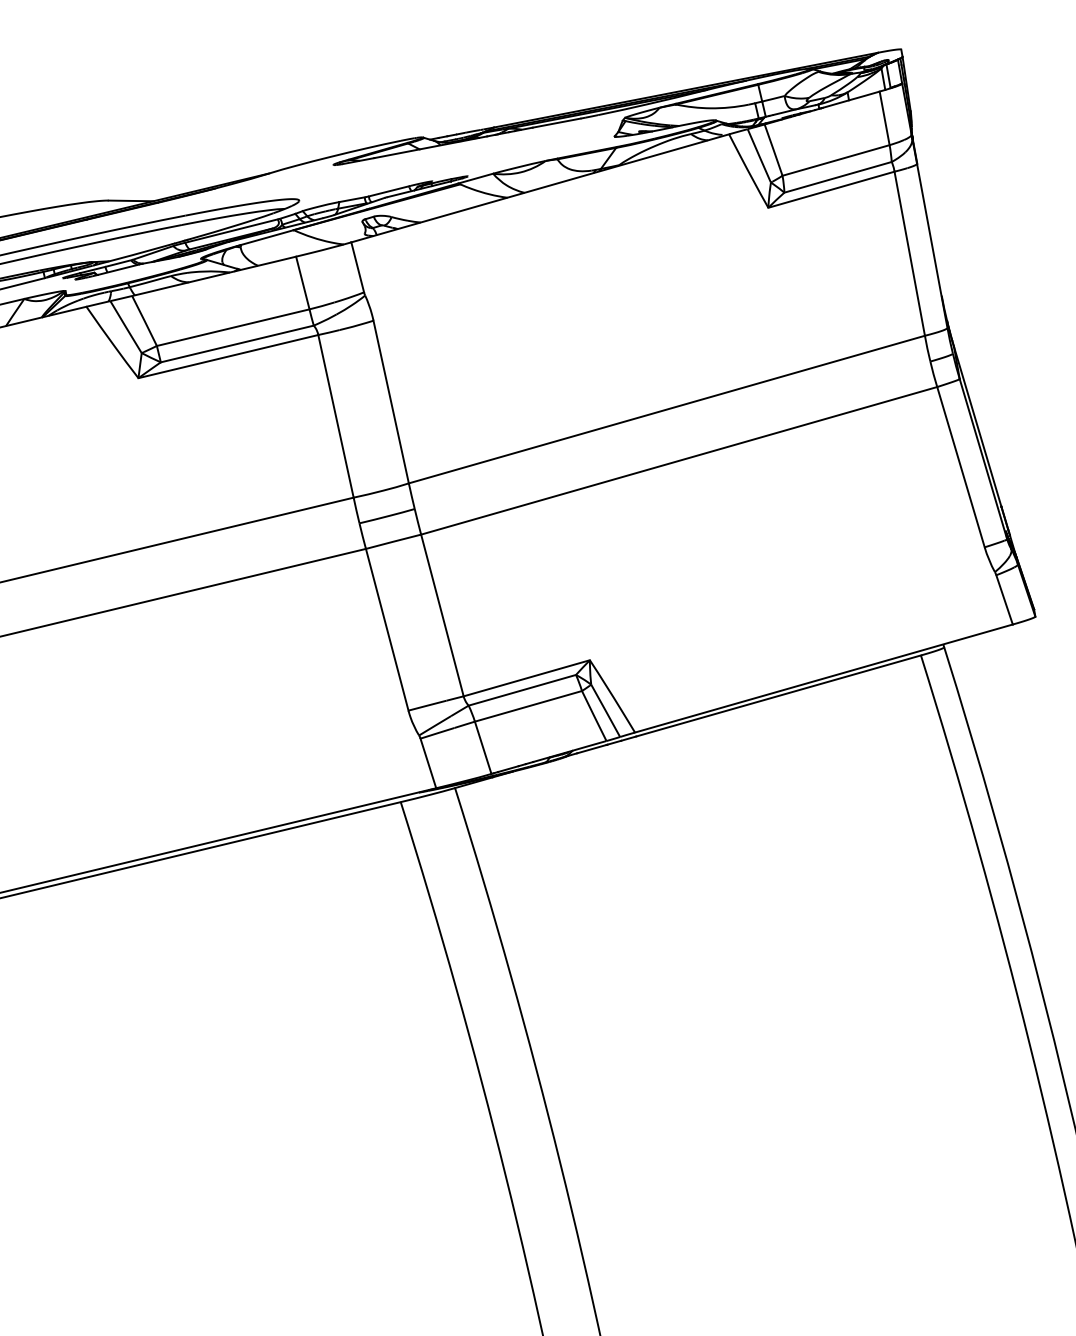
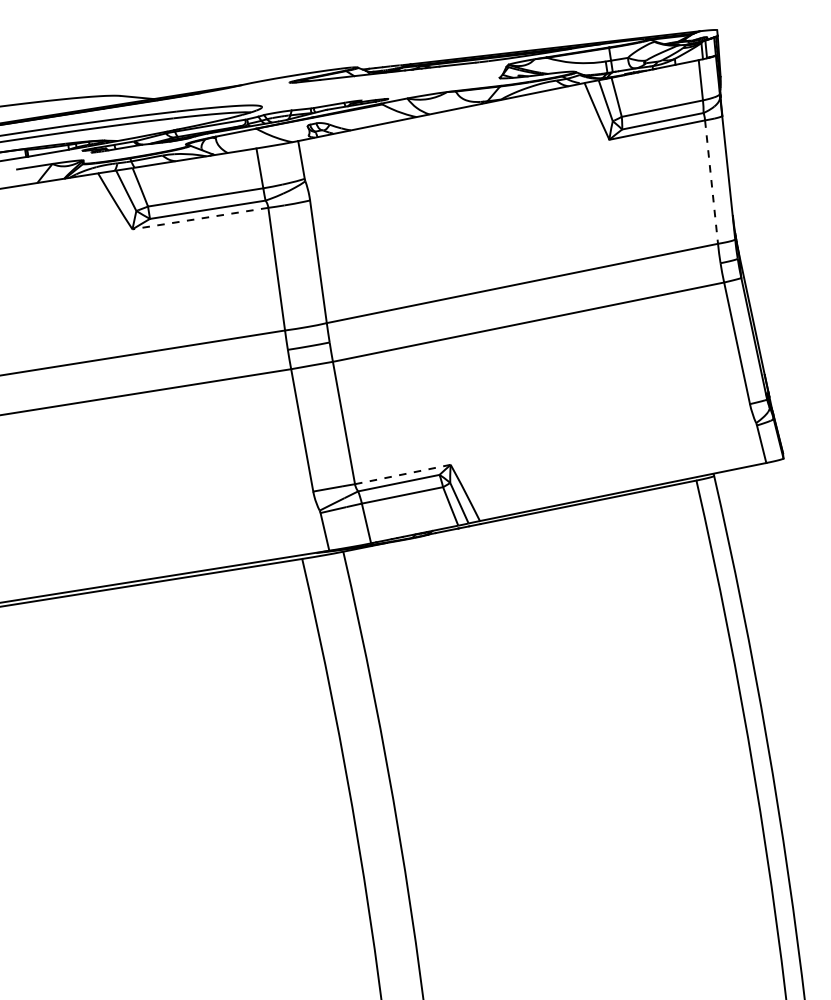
line: (909, 254) -> (711, 182), solid -> dashed
line: (228, 356) -> (200, 218), solid -> dashed
line: (526, 678) -> (402, 474), solid -> dashed

